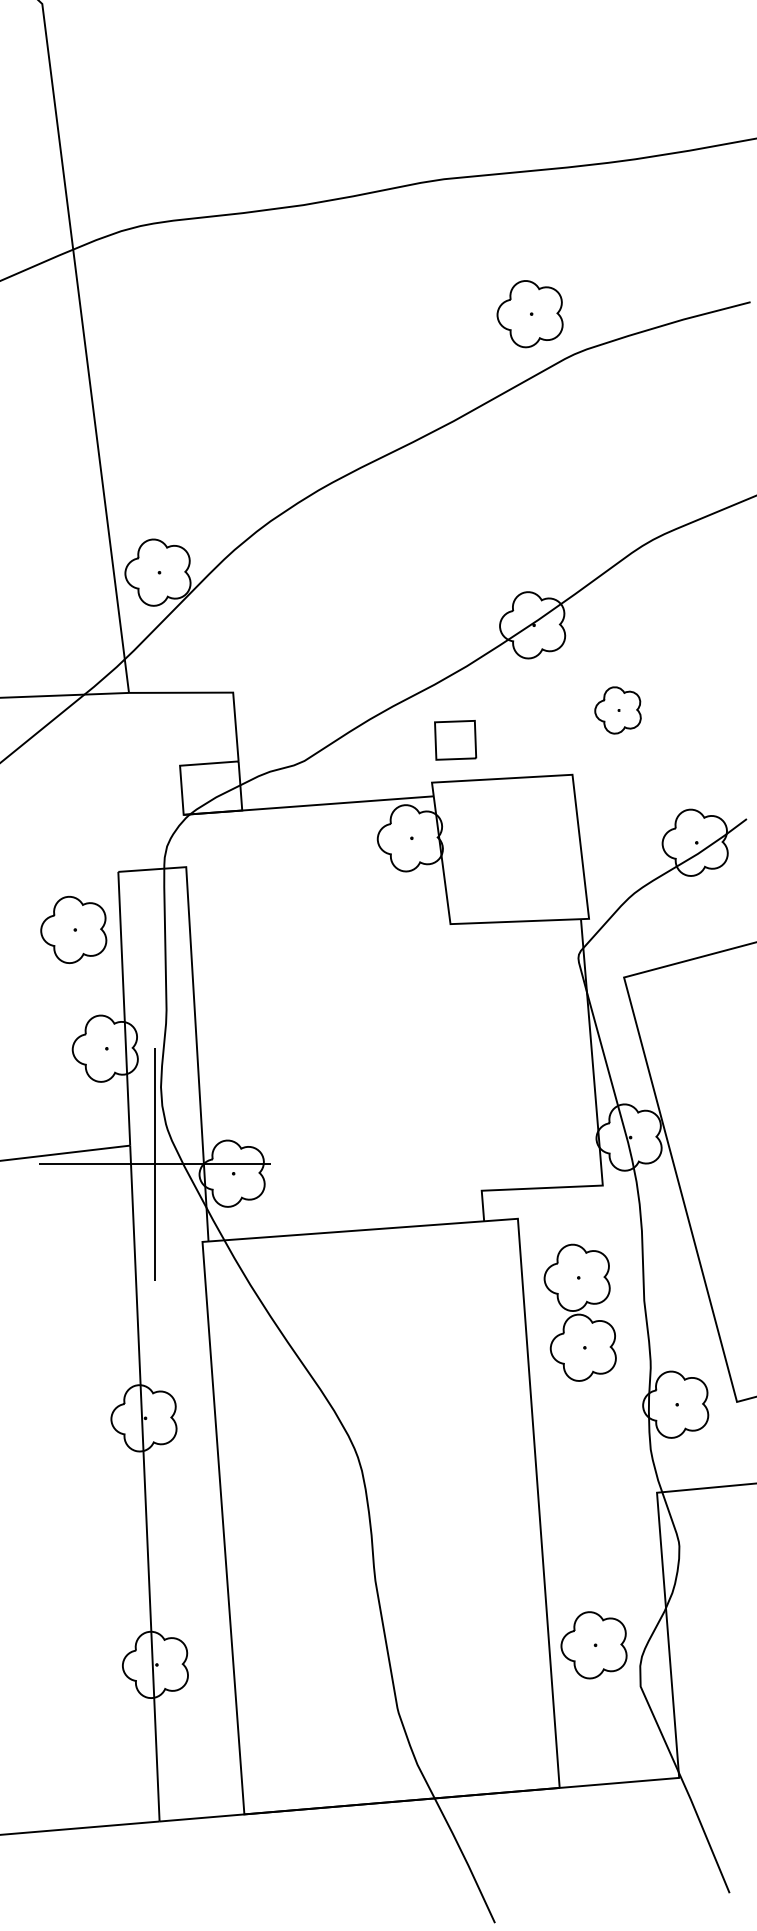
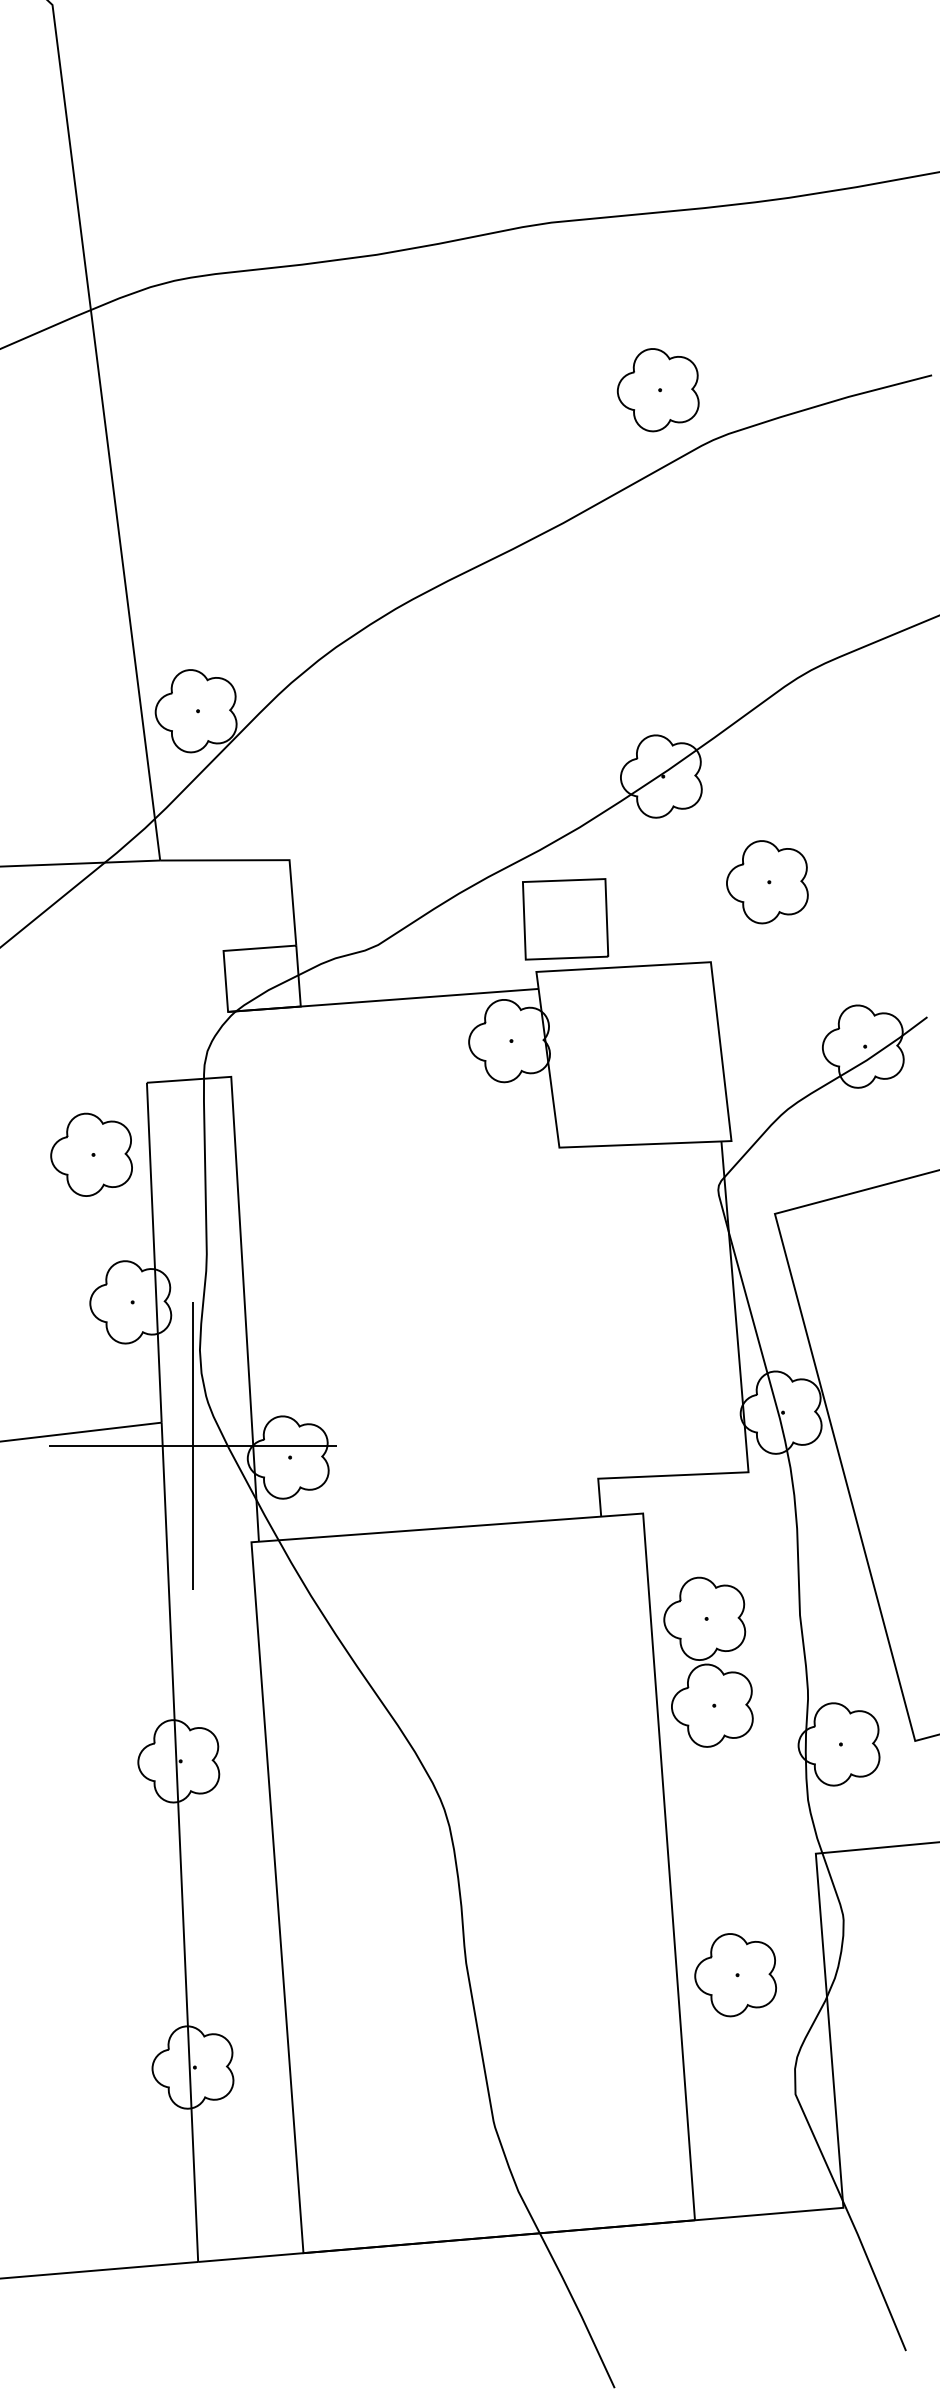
part: (618, 710) -> (767, 882), size x1.43
part: (455, 740) -> (565, 919), size x1.67
part: (580, 1312) -> (708, 1661), moved
part: (593, 1645) -> (735, 1975), moved

